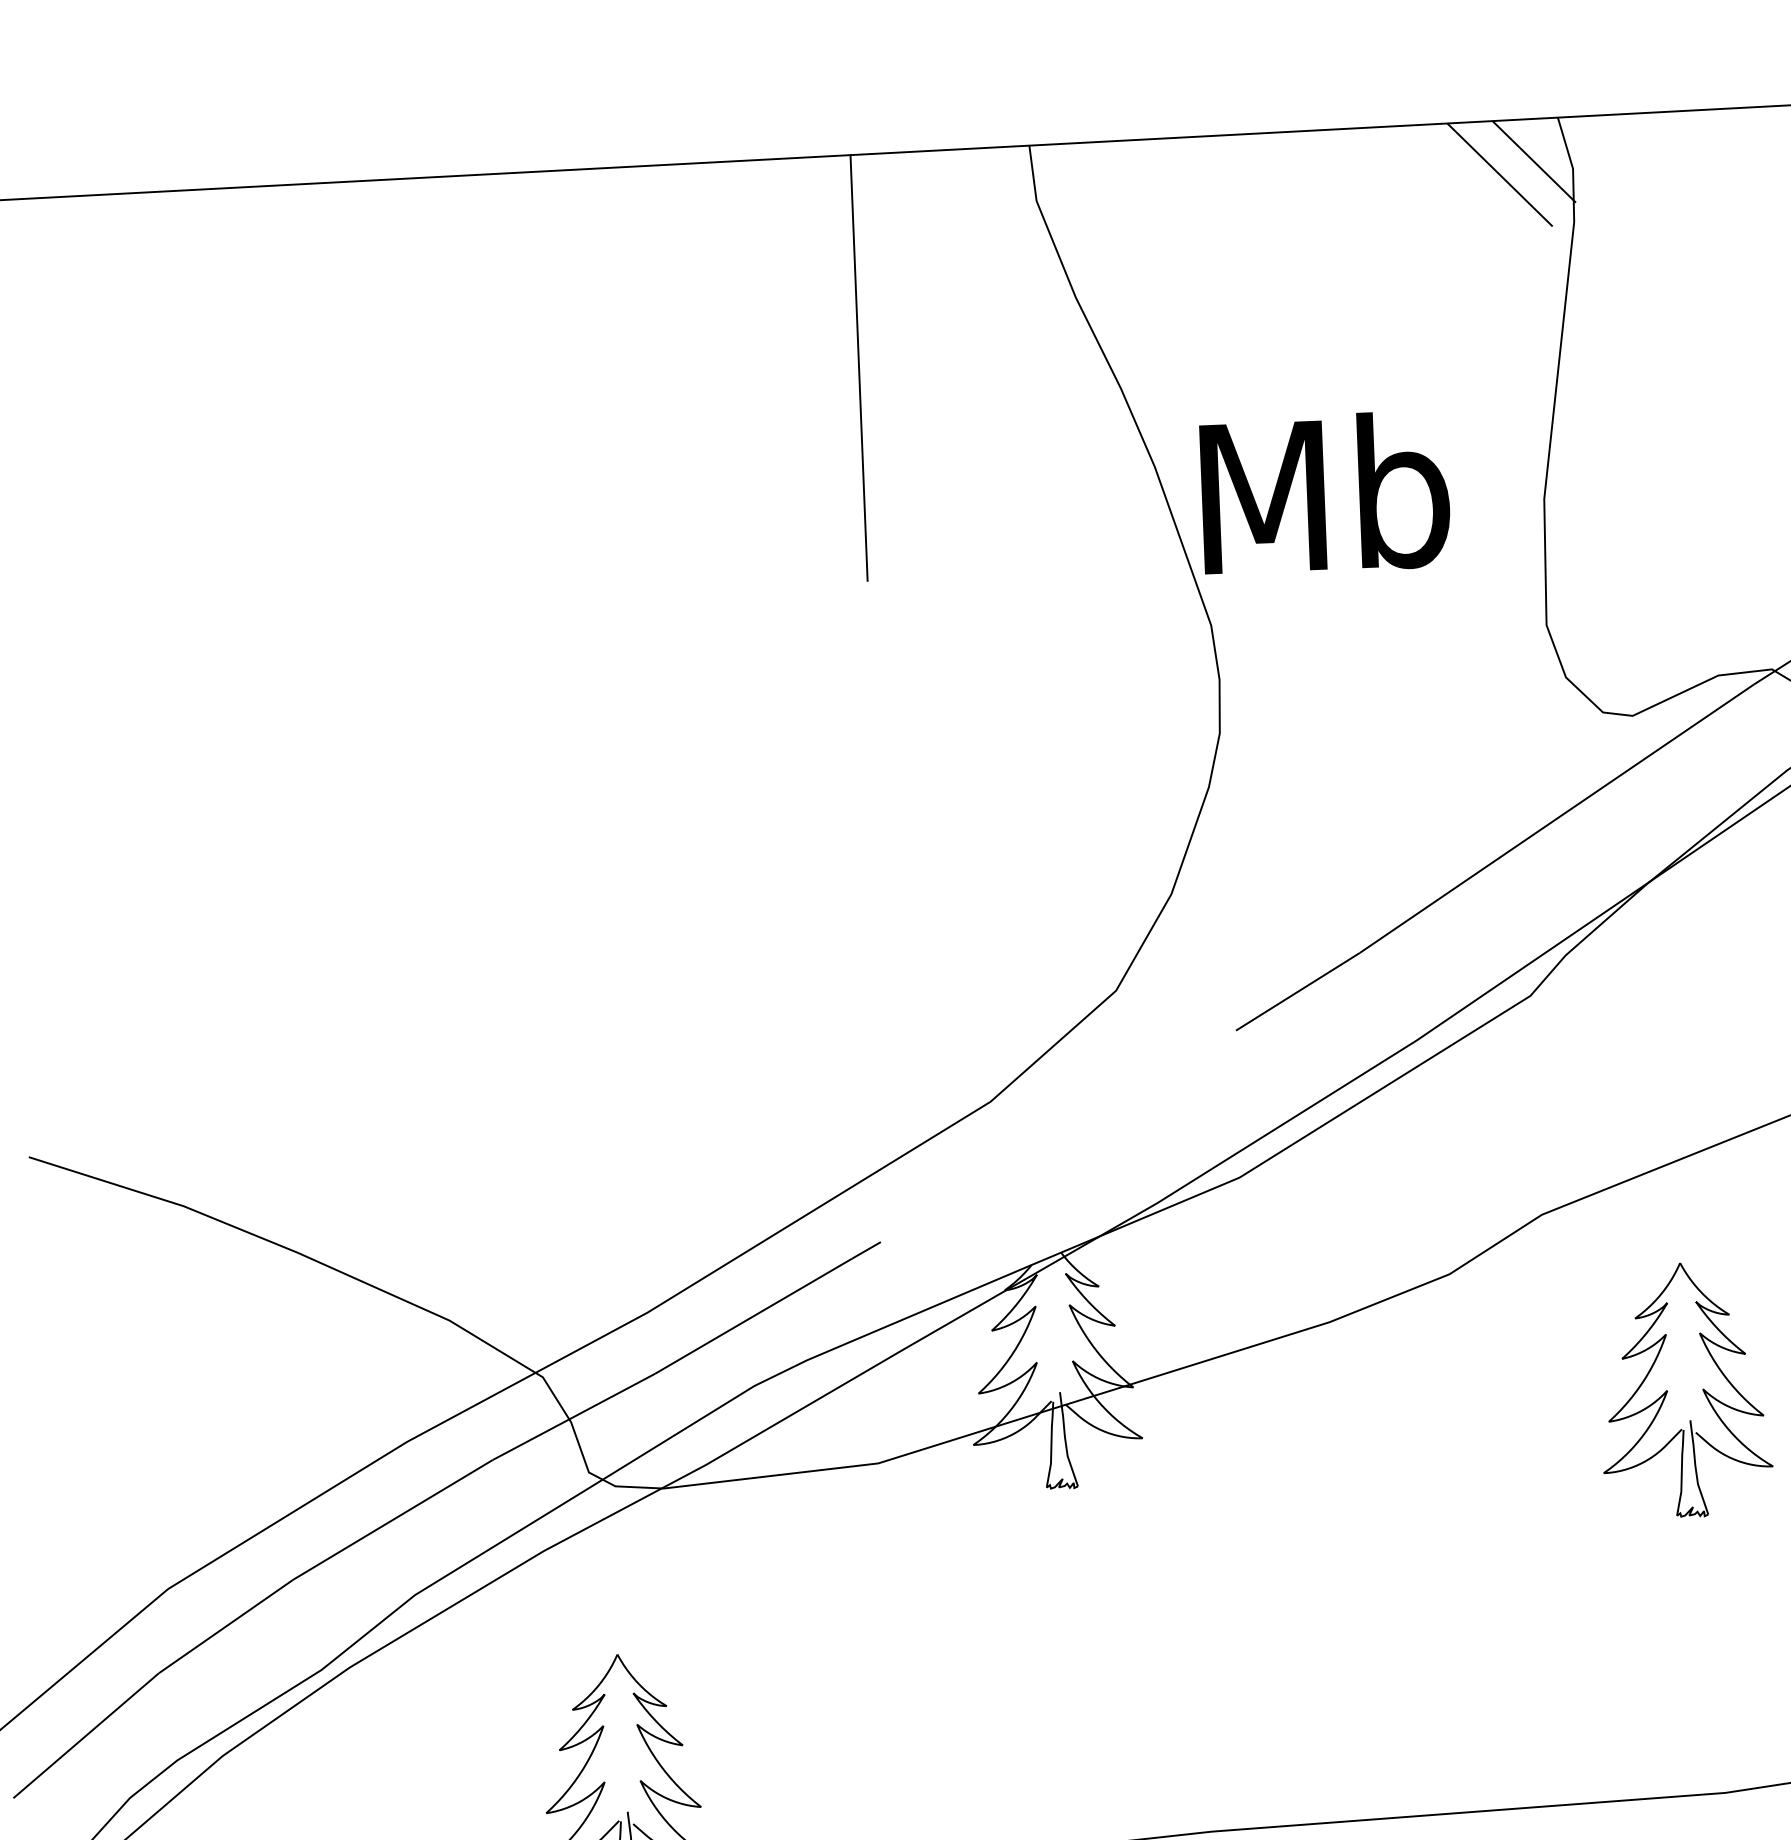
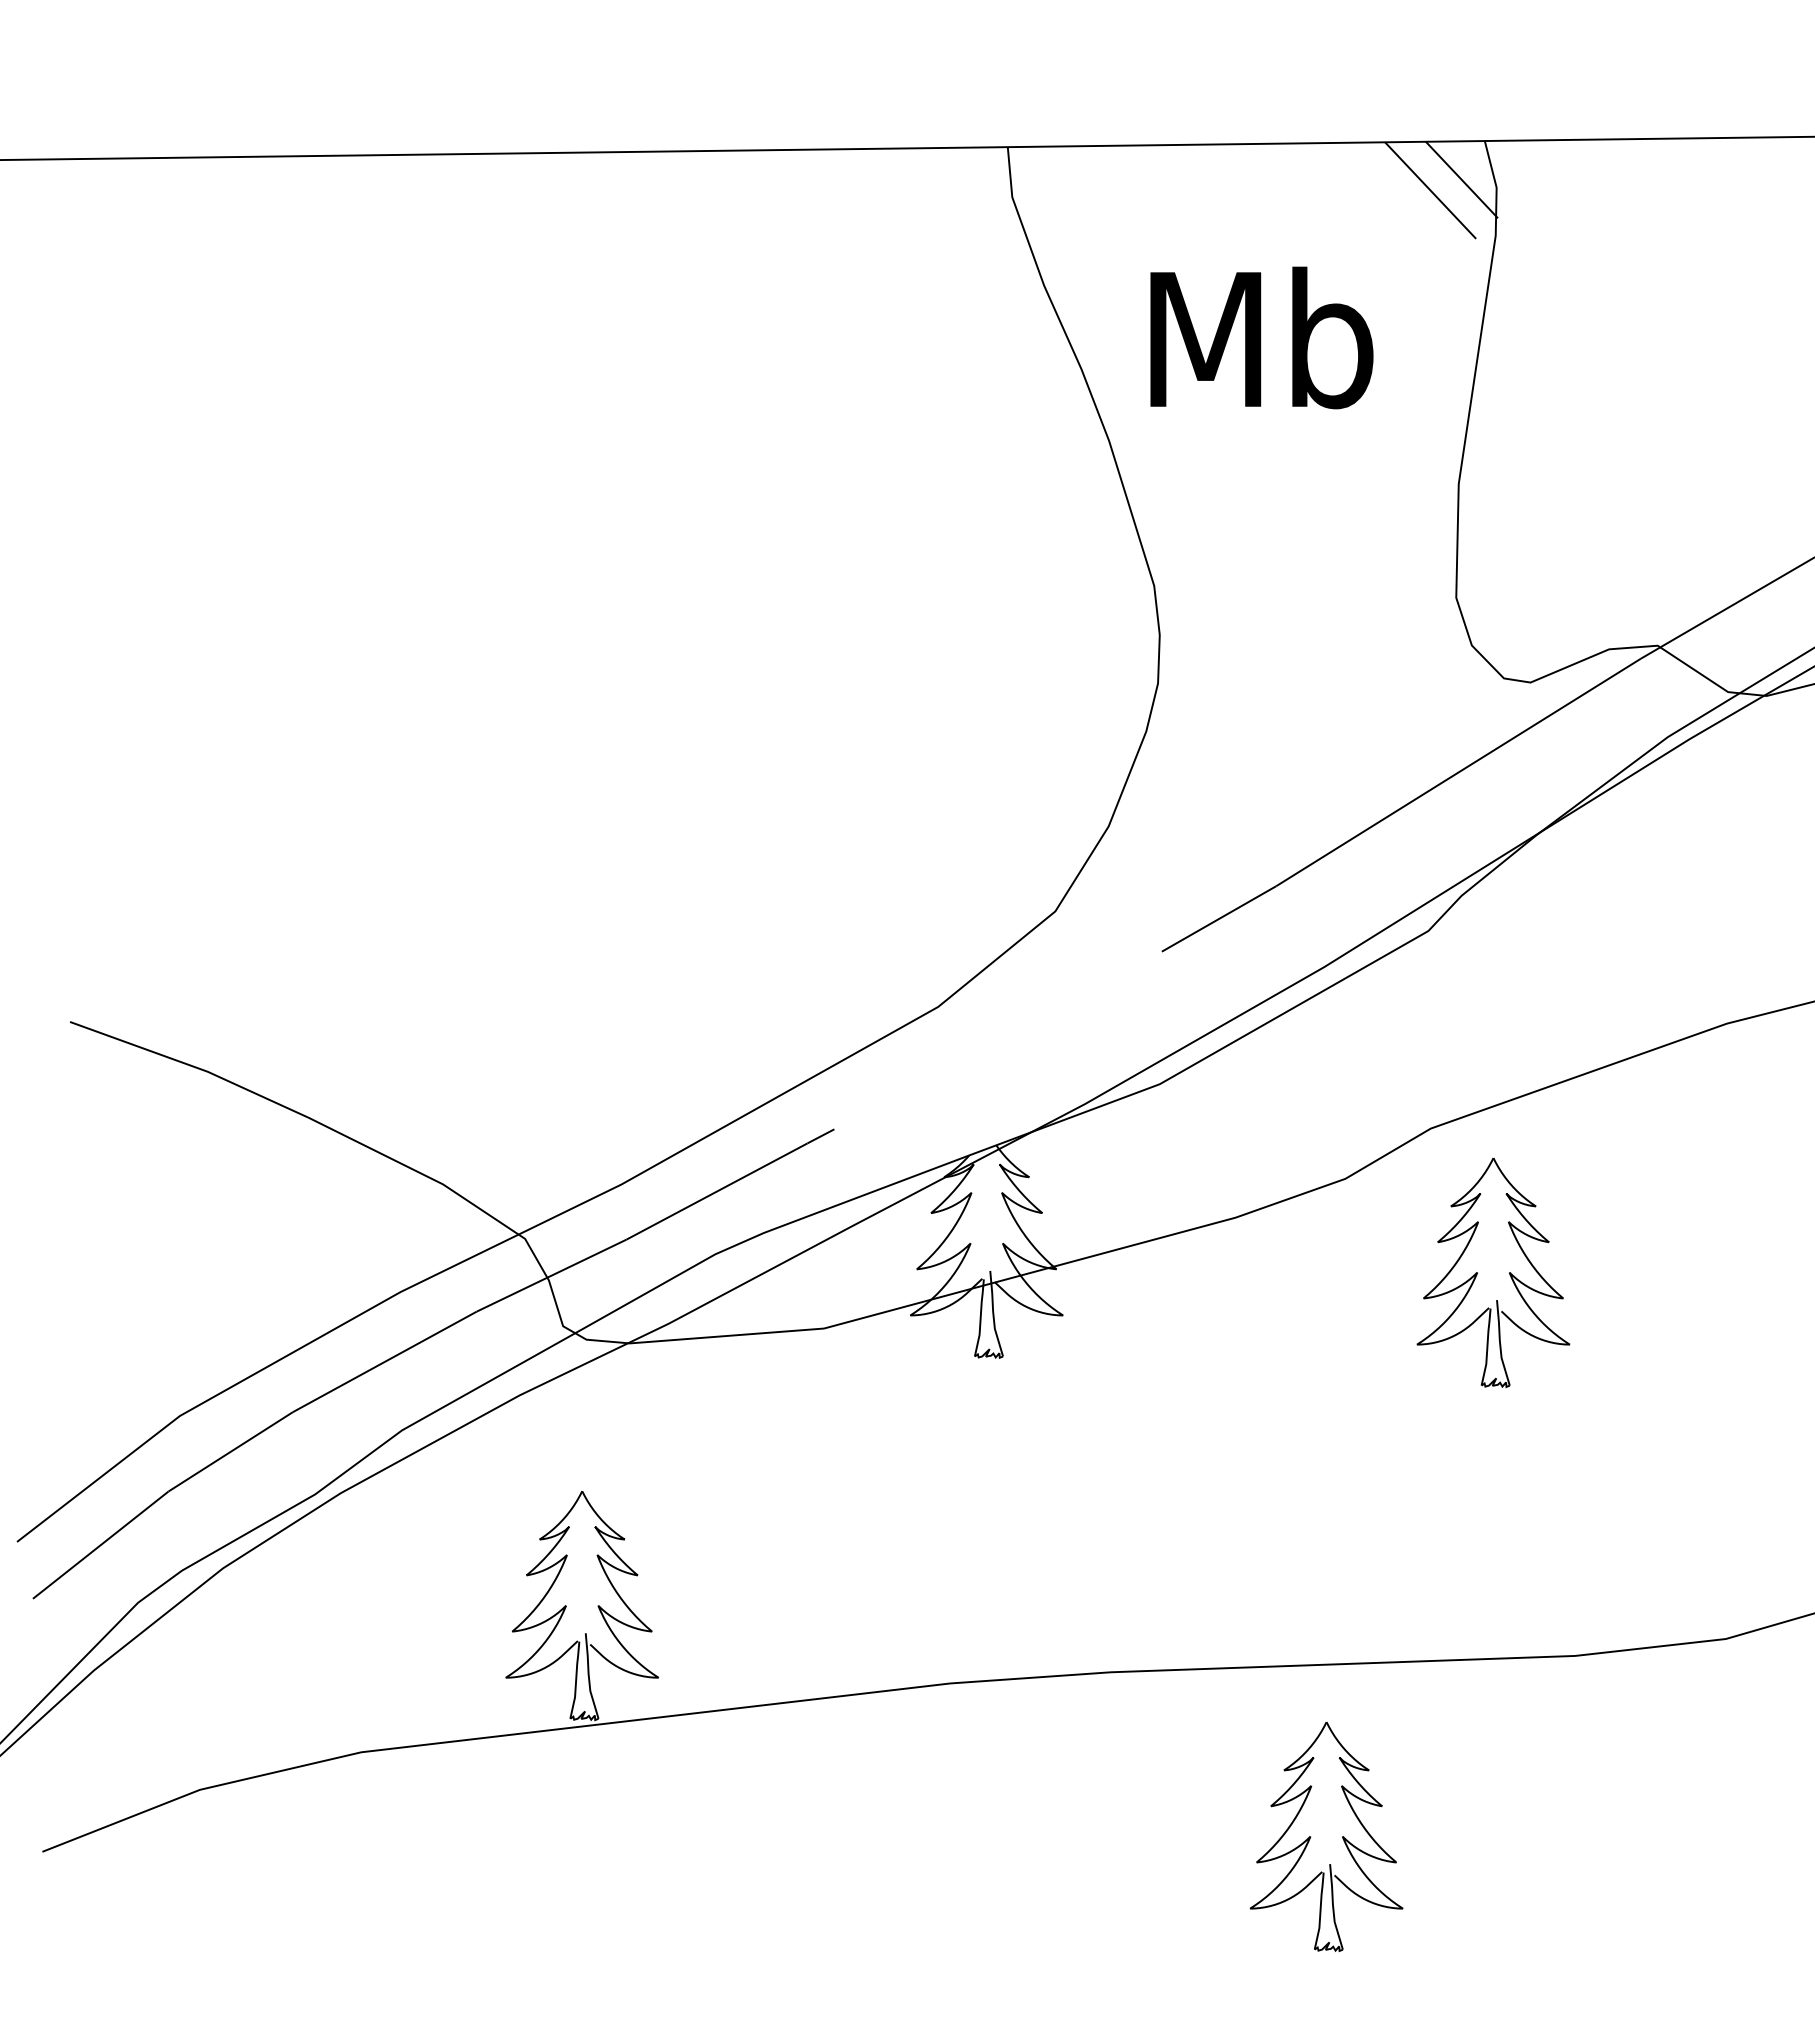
line: (859, 368) -> (846, 341), removed
text: (1325, 492) -> (1261, 337), moved
part: (1667, 1390) -> (1477, 1272), moved

